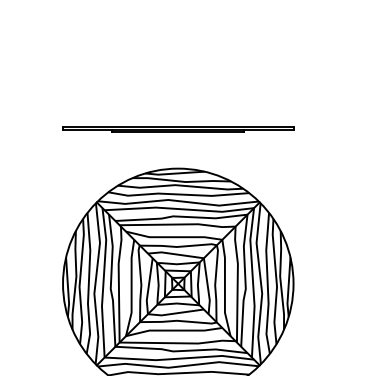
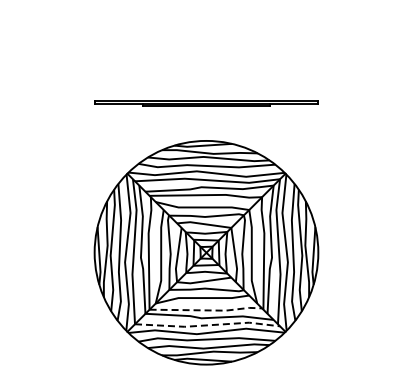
line: (179, 343) -> (207, 310), solid -> dashed
line: (180, 358) -> (208, 325), solid -> dashed

